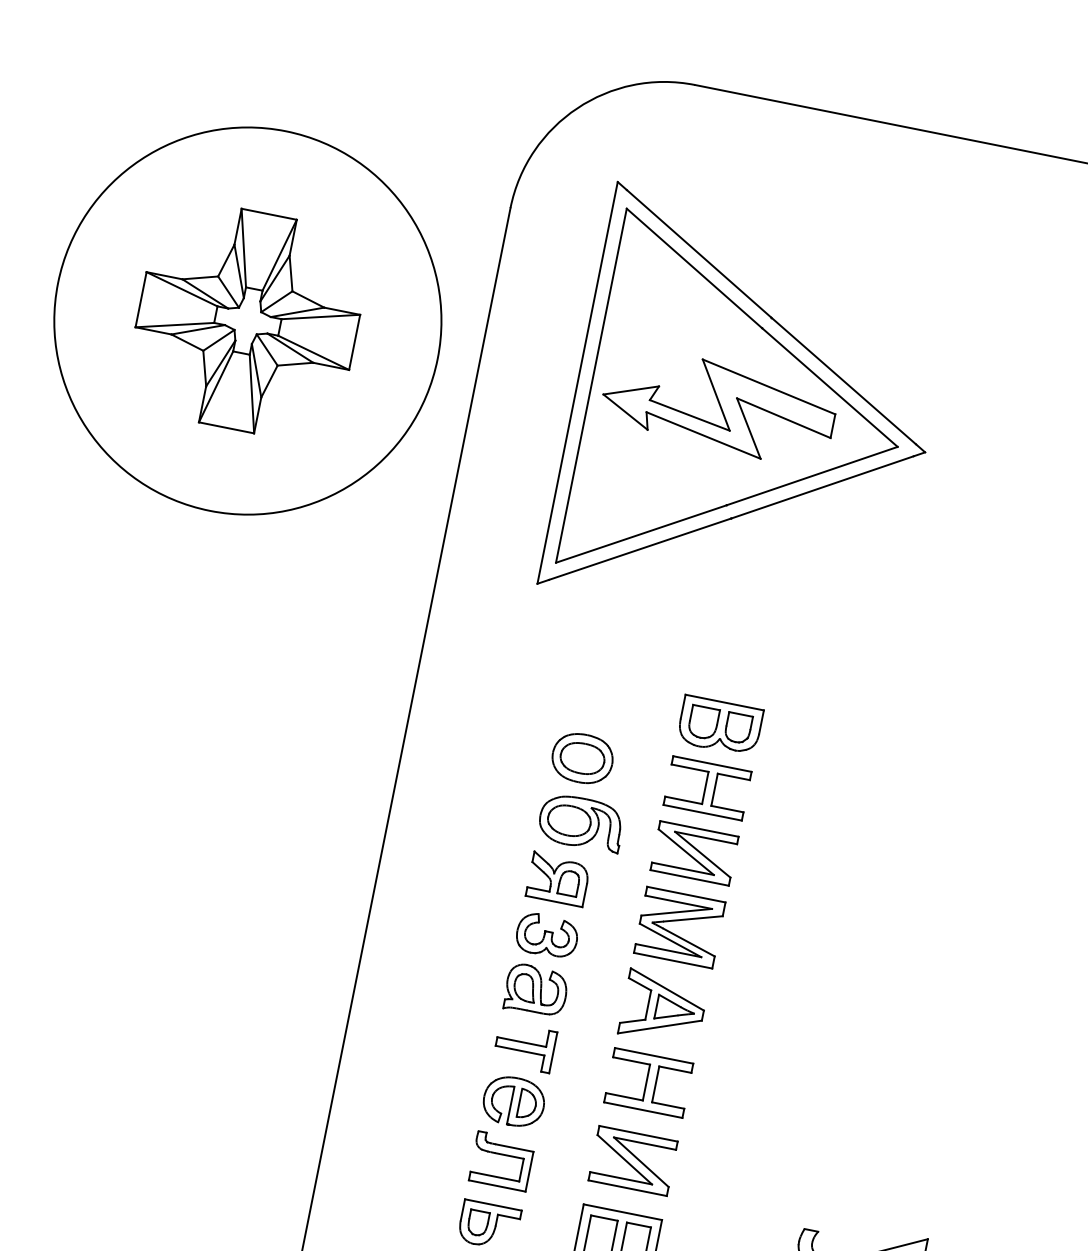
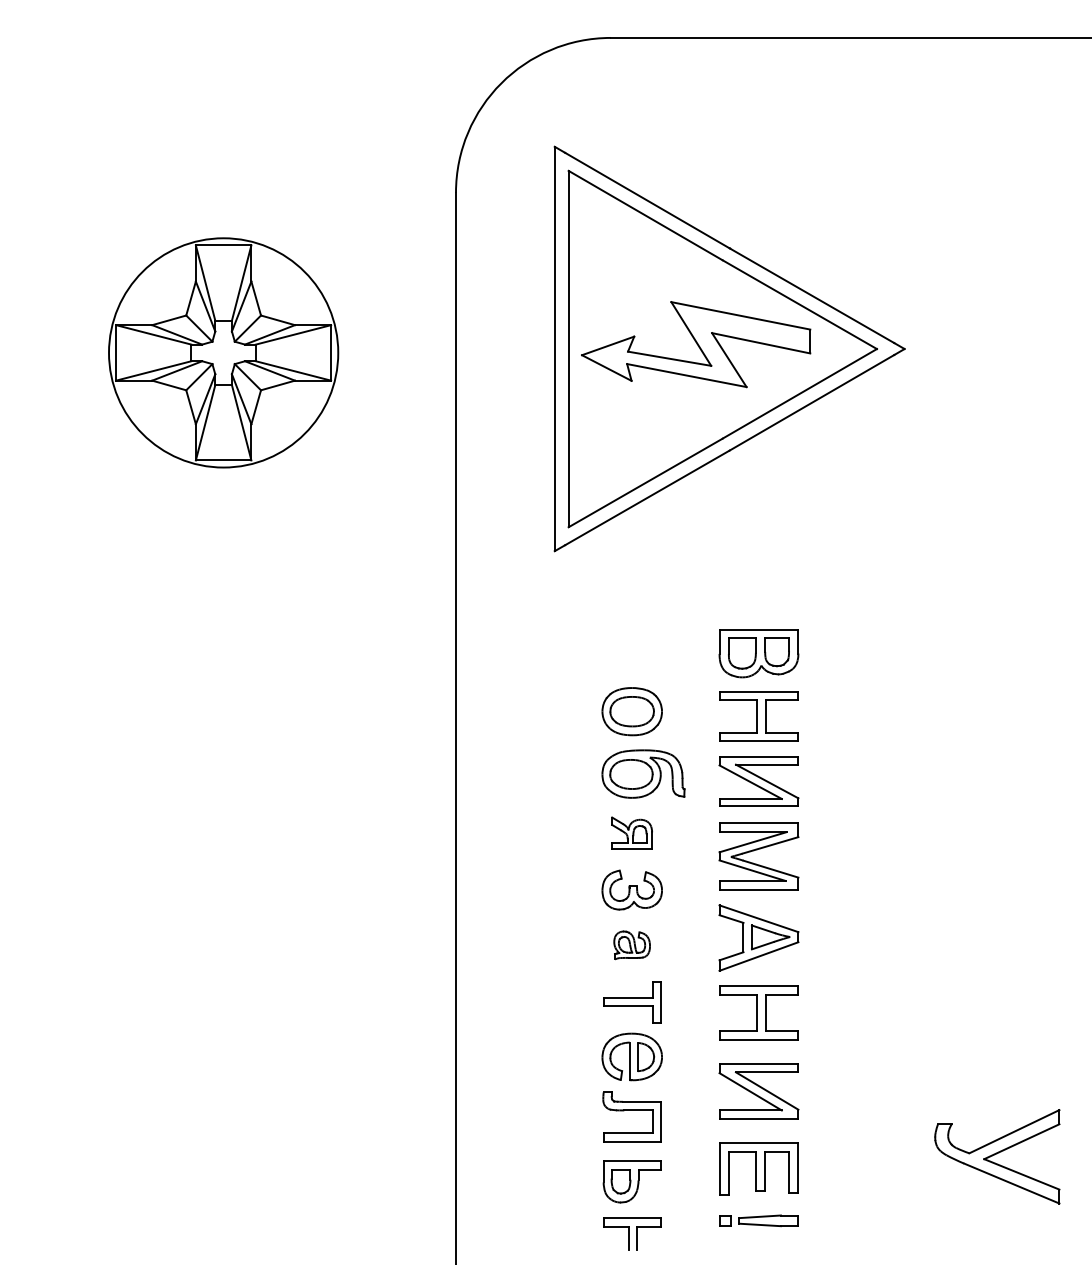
circle: (247, 320) -> (223, 352), size x0.6
part: (557, 878) -> (631, 832), size x0.7
part: (535, 990) -> (631, 945), size x0.6

